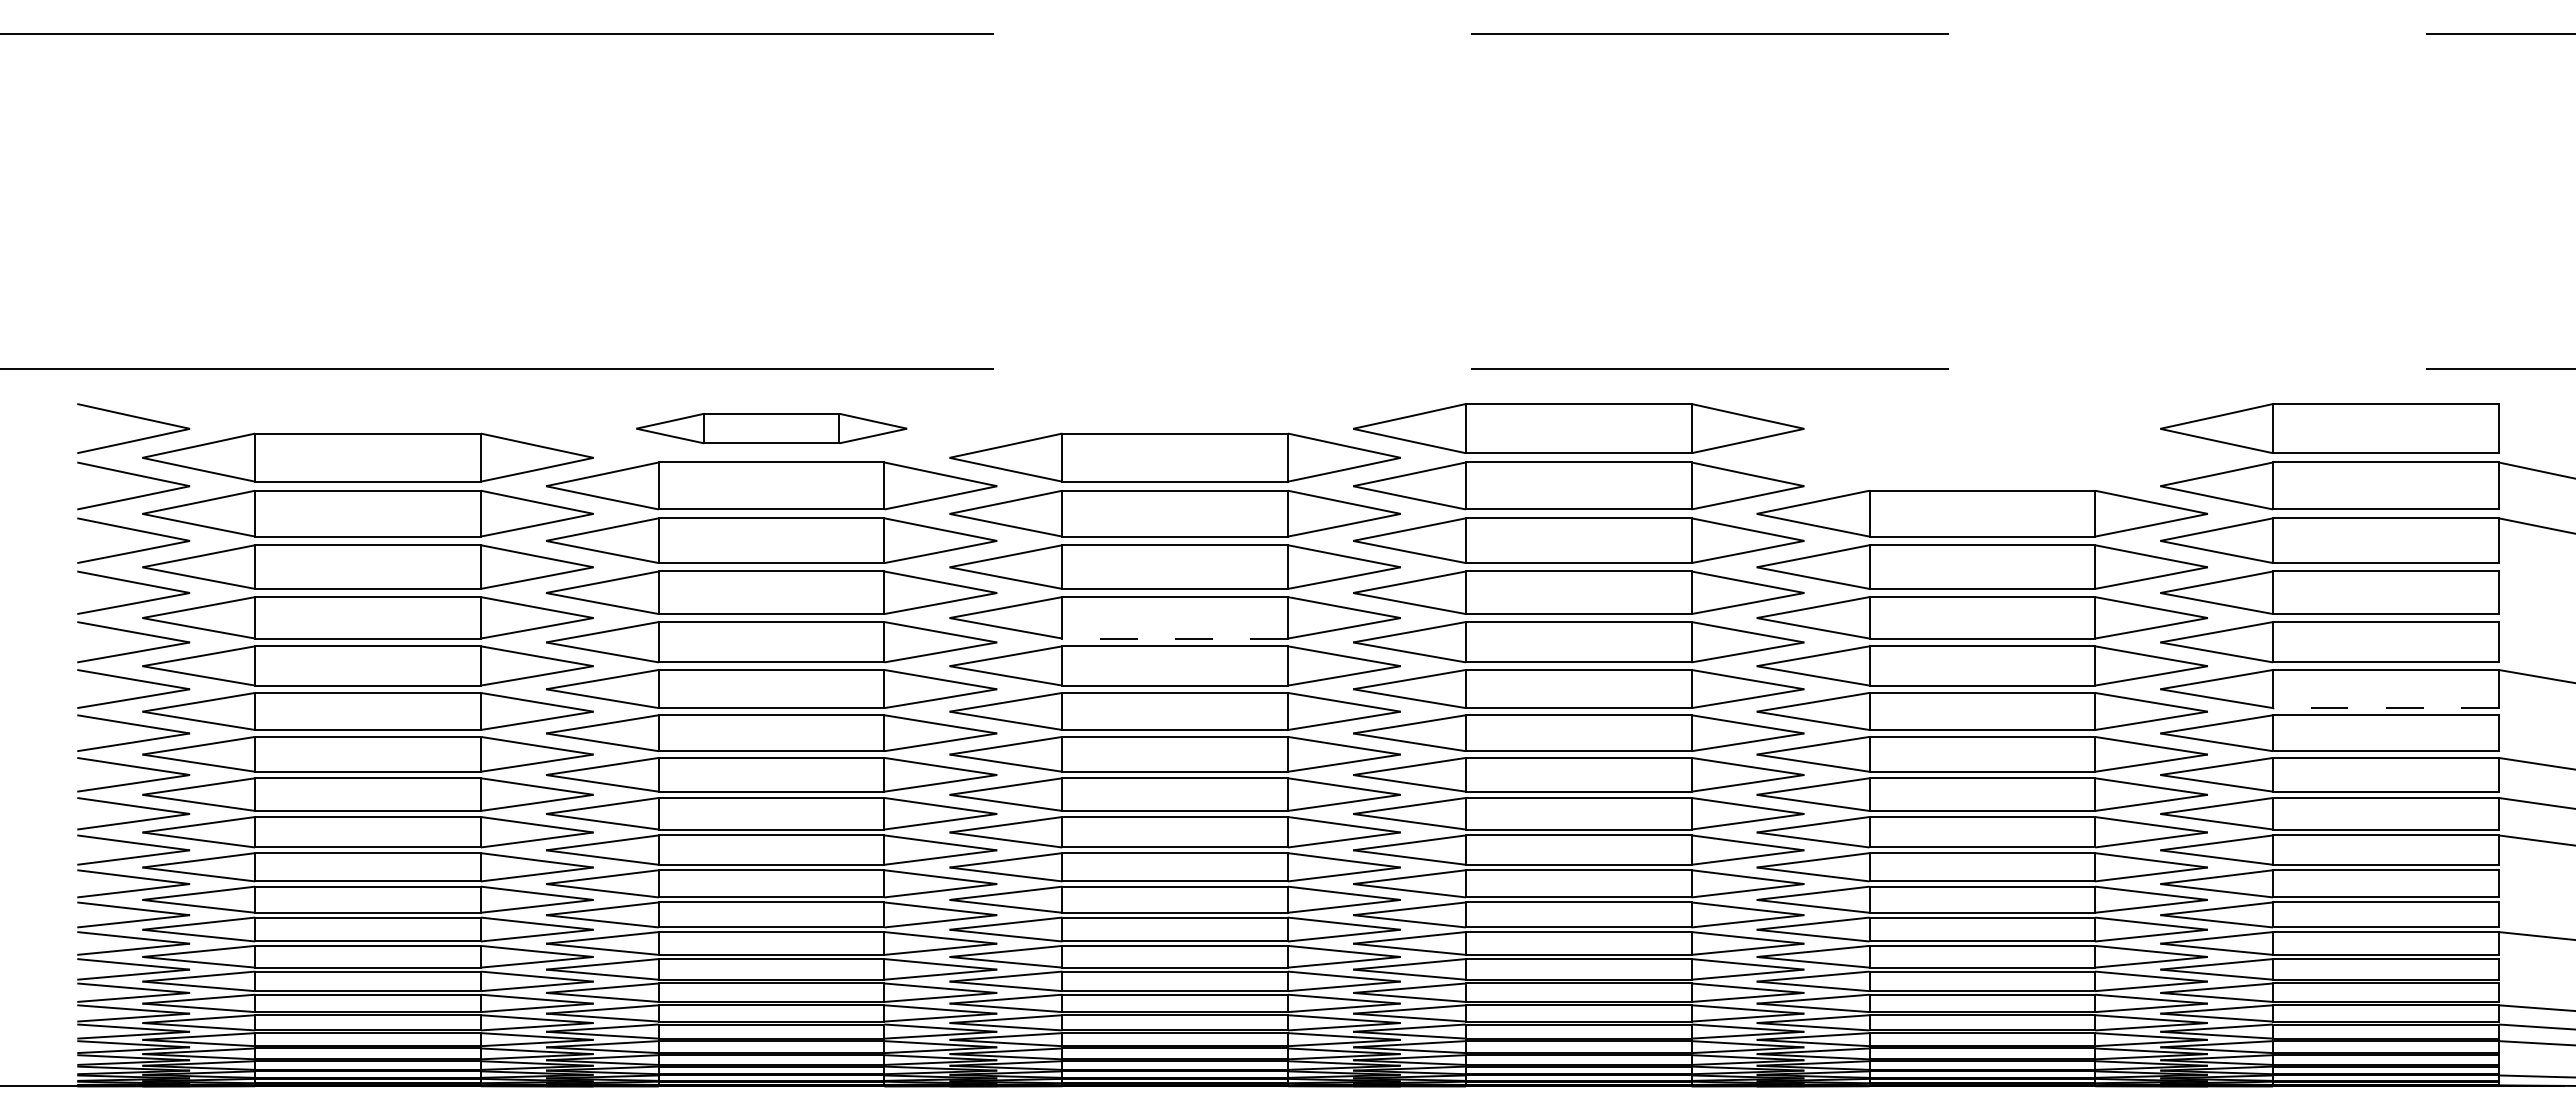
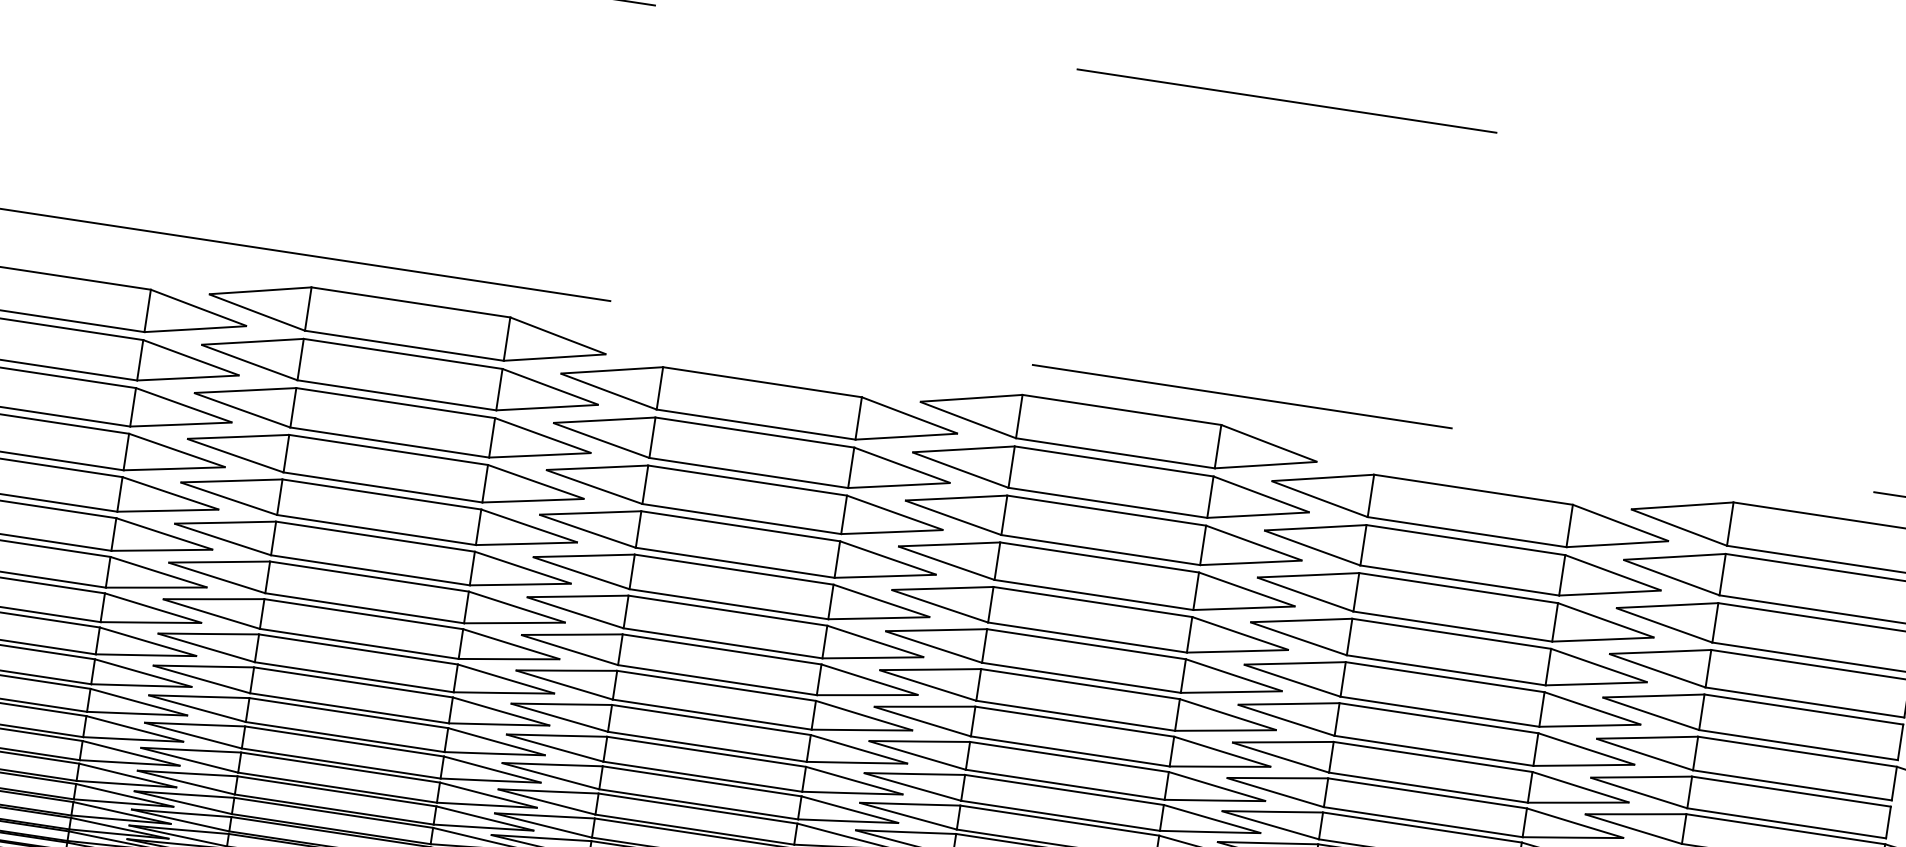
part: (771, 428) -> (407, 323), size x1.67
part: (1981, 457) -> (1469, 510), added
line: (1175, 638) -> (735, 562), dashed -> solid
line: (2385, 708) -> (1792, 785), dashed -> solid

